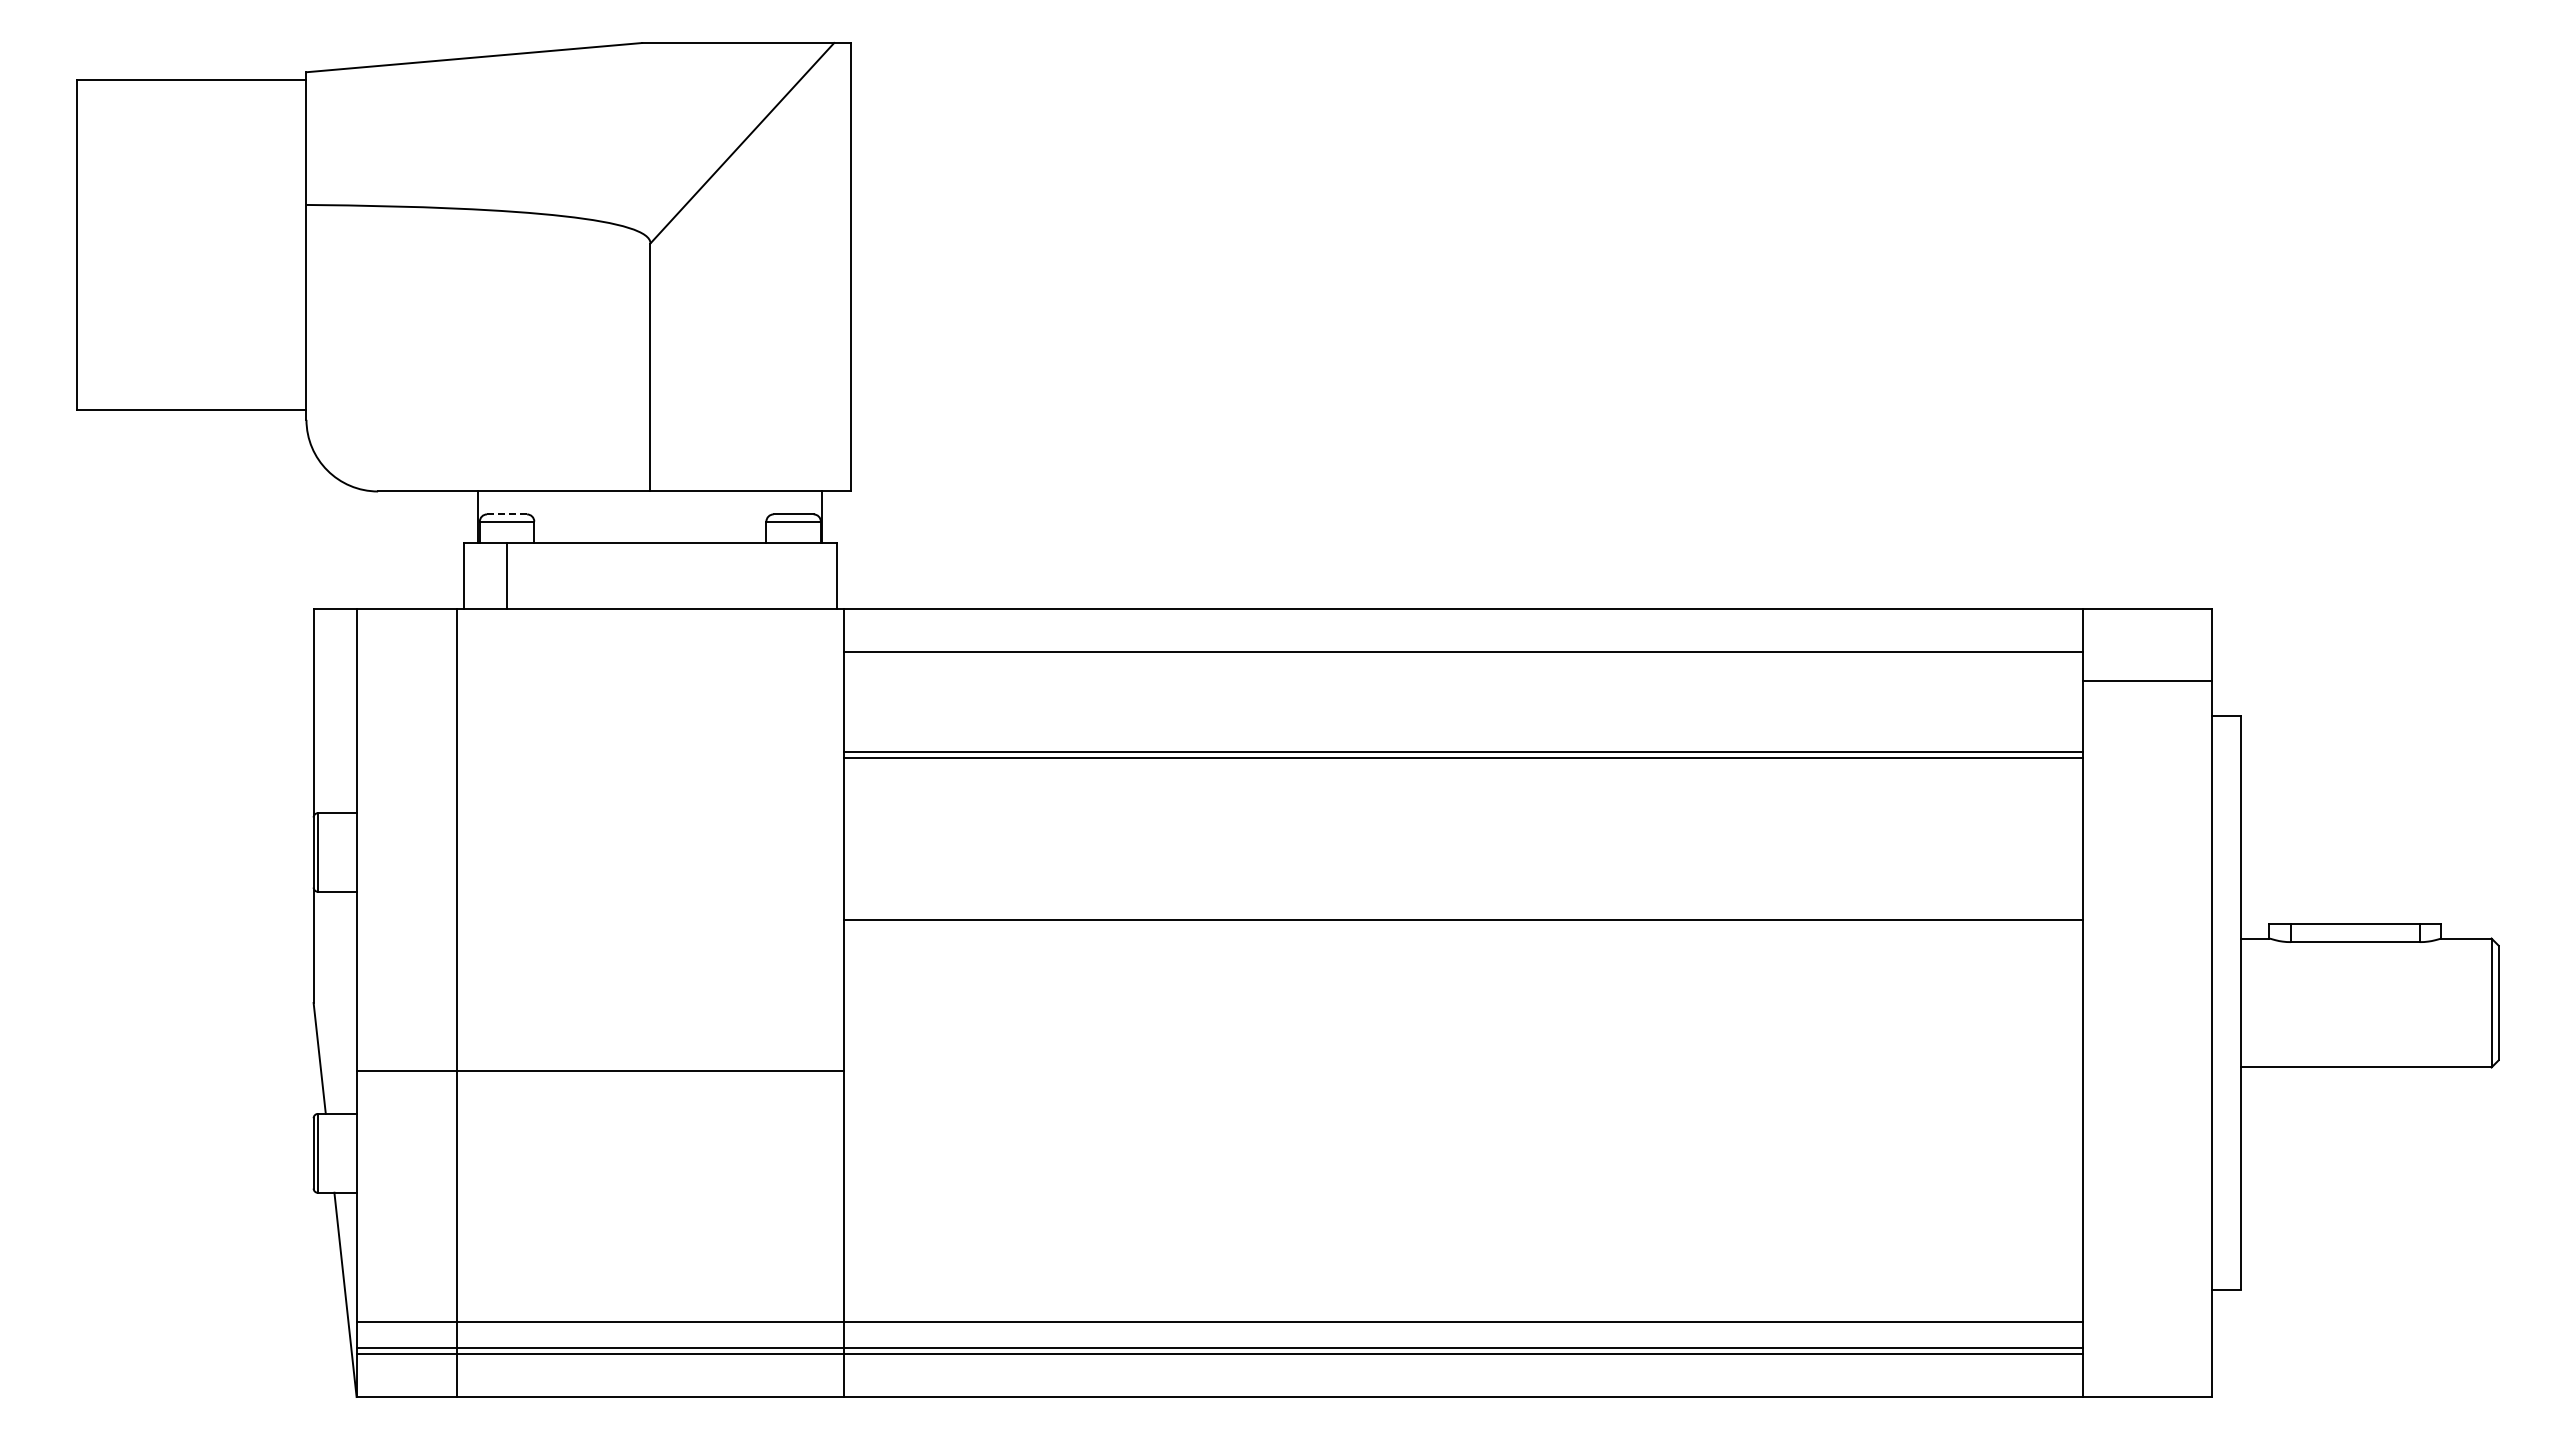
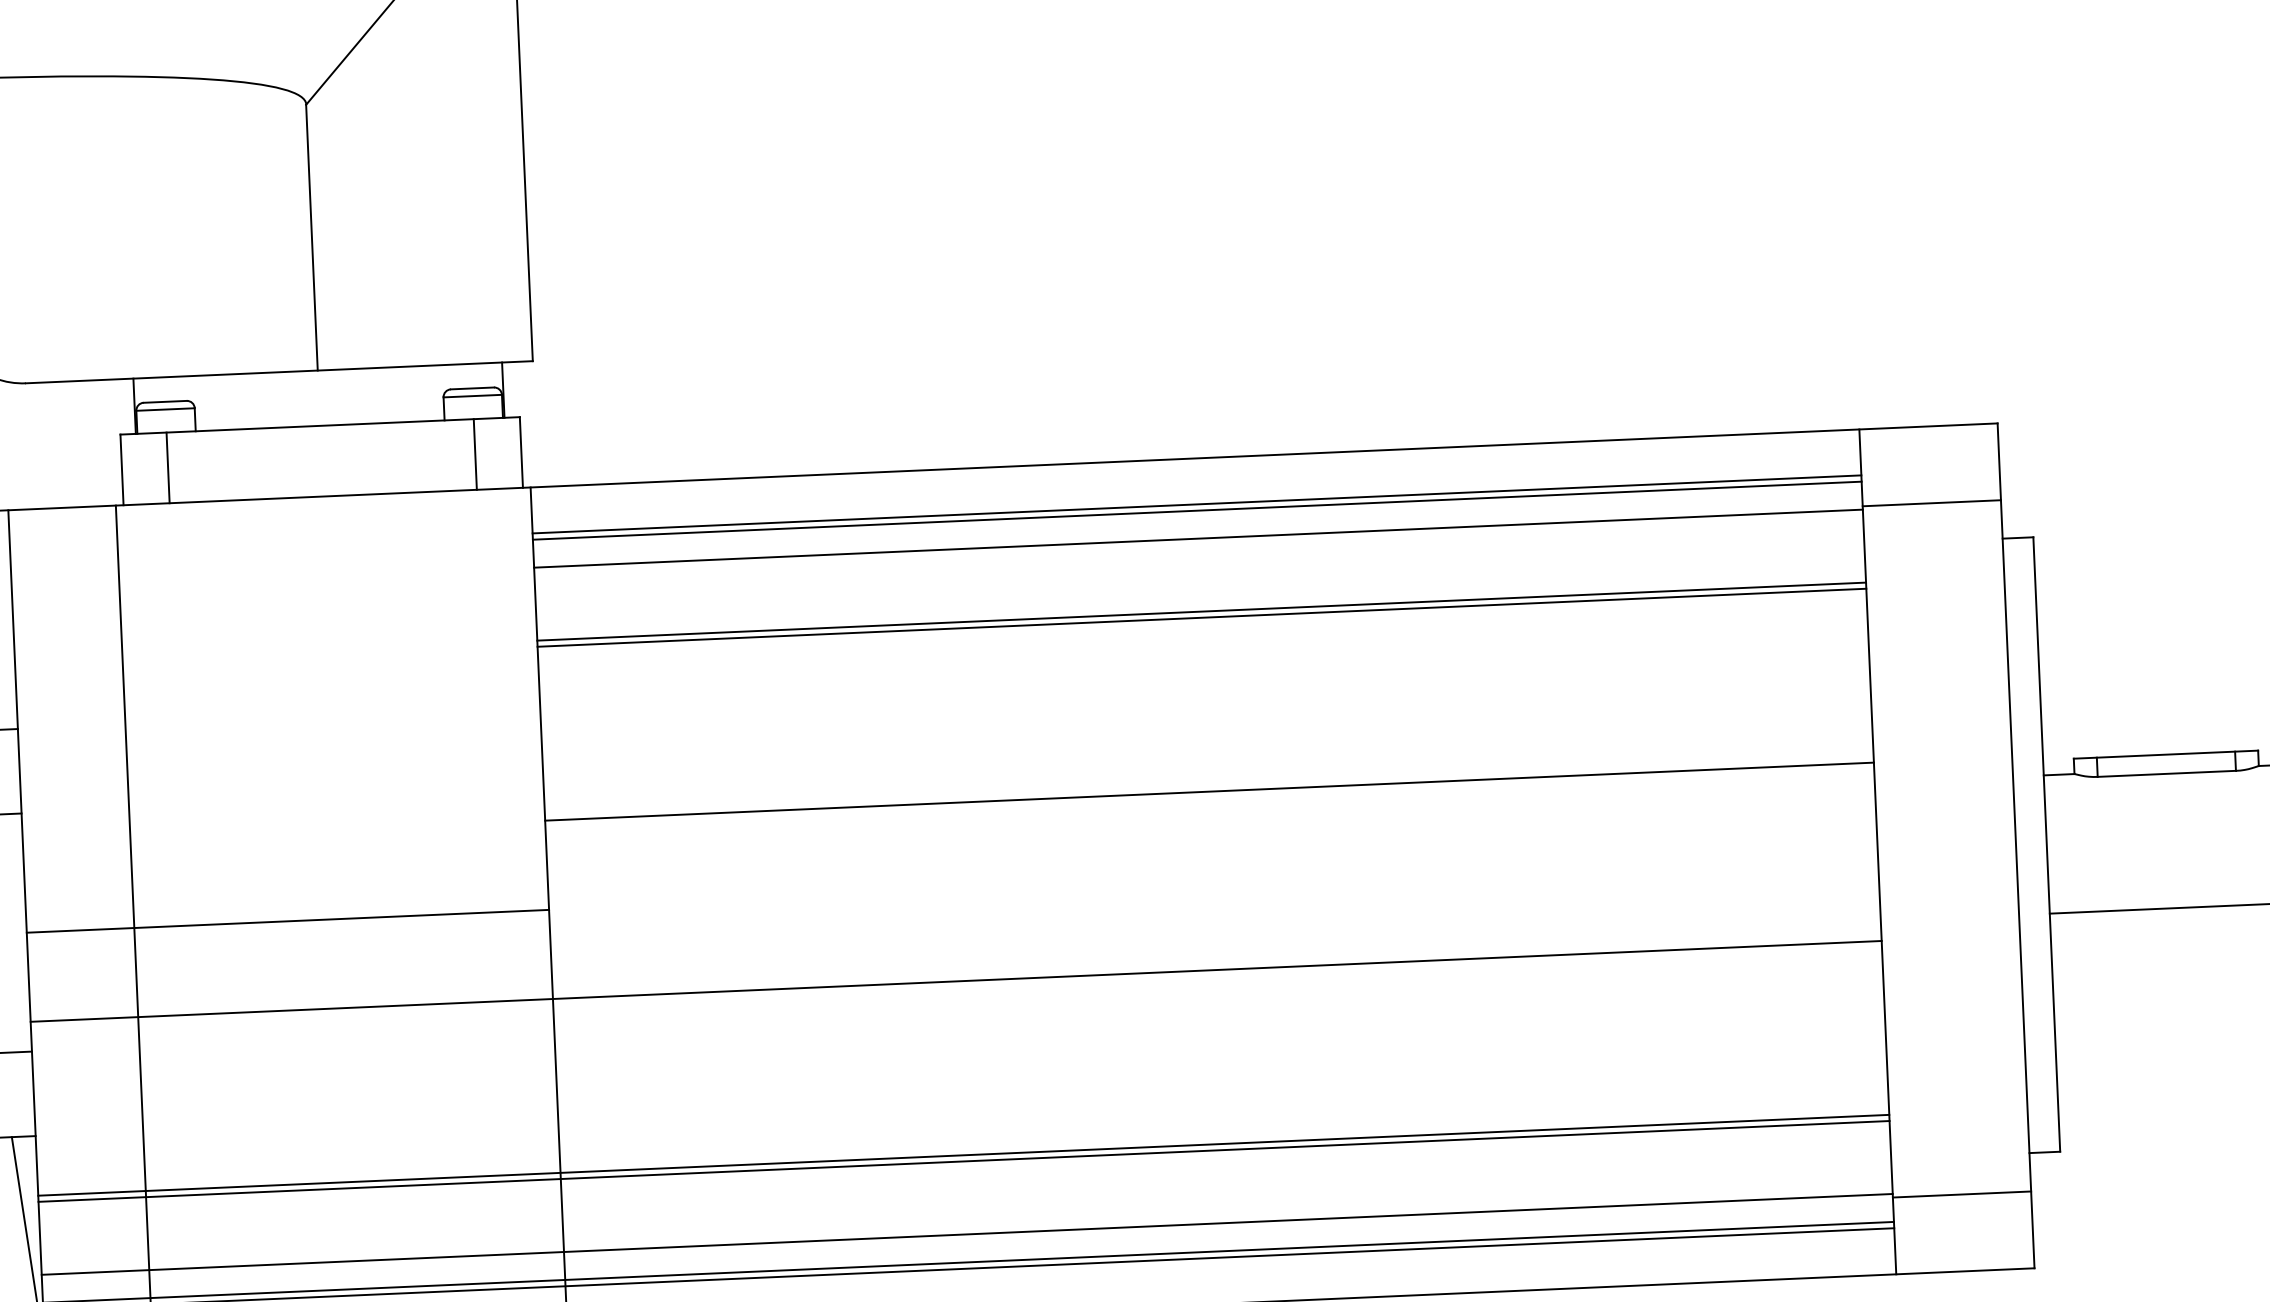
line: (507, 514) -> (165, 401), dashed -> solid
line: (793, 575) -> (475, 453), added
line: (1463, 657) -> (1197, 510), added
line: (1463, 683) -> (1198, 538), added
line: (599, 1071) -> (287, 921), moved
line: (1219, 1086) -> (955, 981), added
line: (1219, 1248) -> (963, 1155), added
line: (1219, 1254) -> (963, 1161), added
line: (2147, 1325) -> (1961, 1194), added

